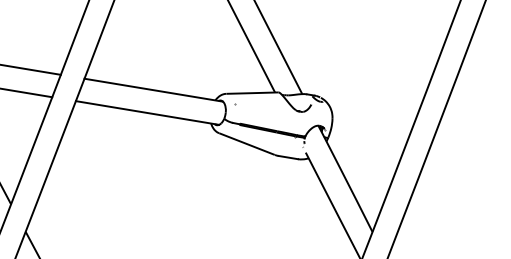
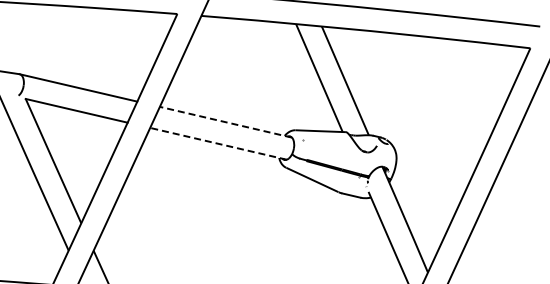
line: (153, 90) -> (225, 122), solid -> dashed
line: (146, 112) -> (217, 143), solid -> dashed

